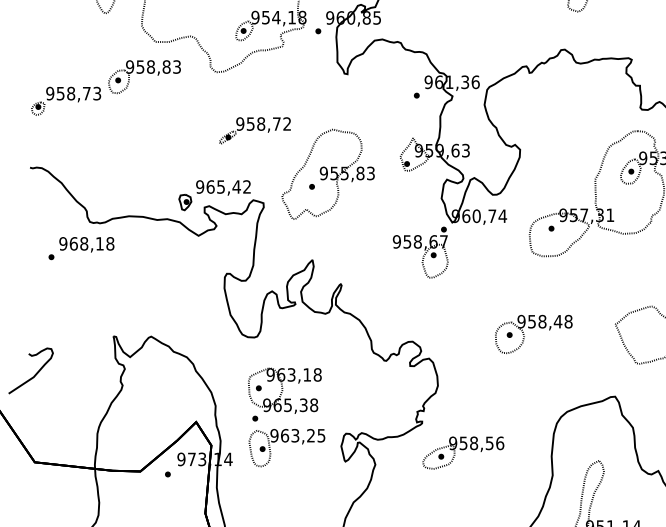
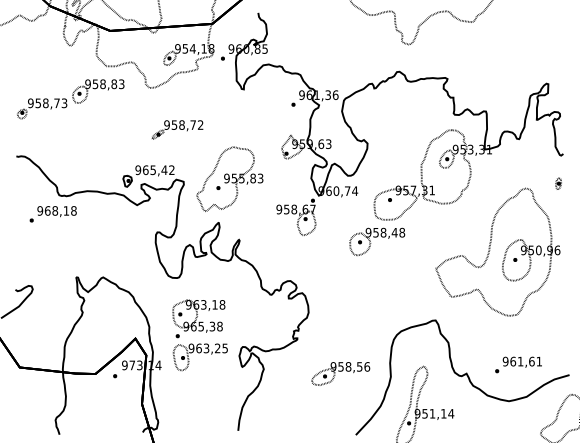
part: (327, 173) -> (229, 178), moved
part: (534, 333) -> (377, 241), moved
part: (462, 452) -> (340, 373), moved

